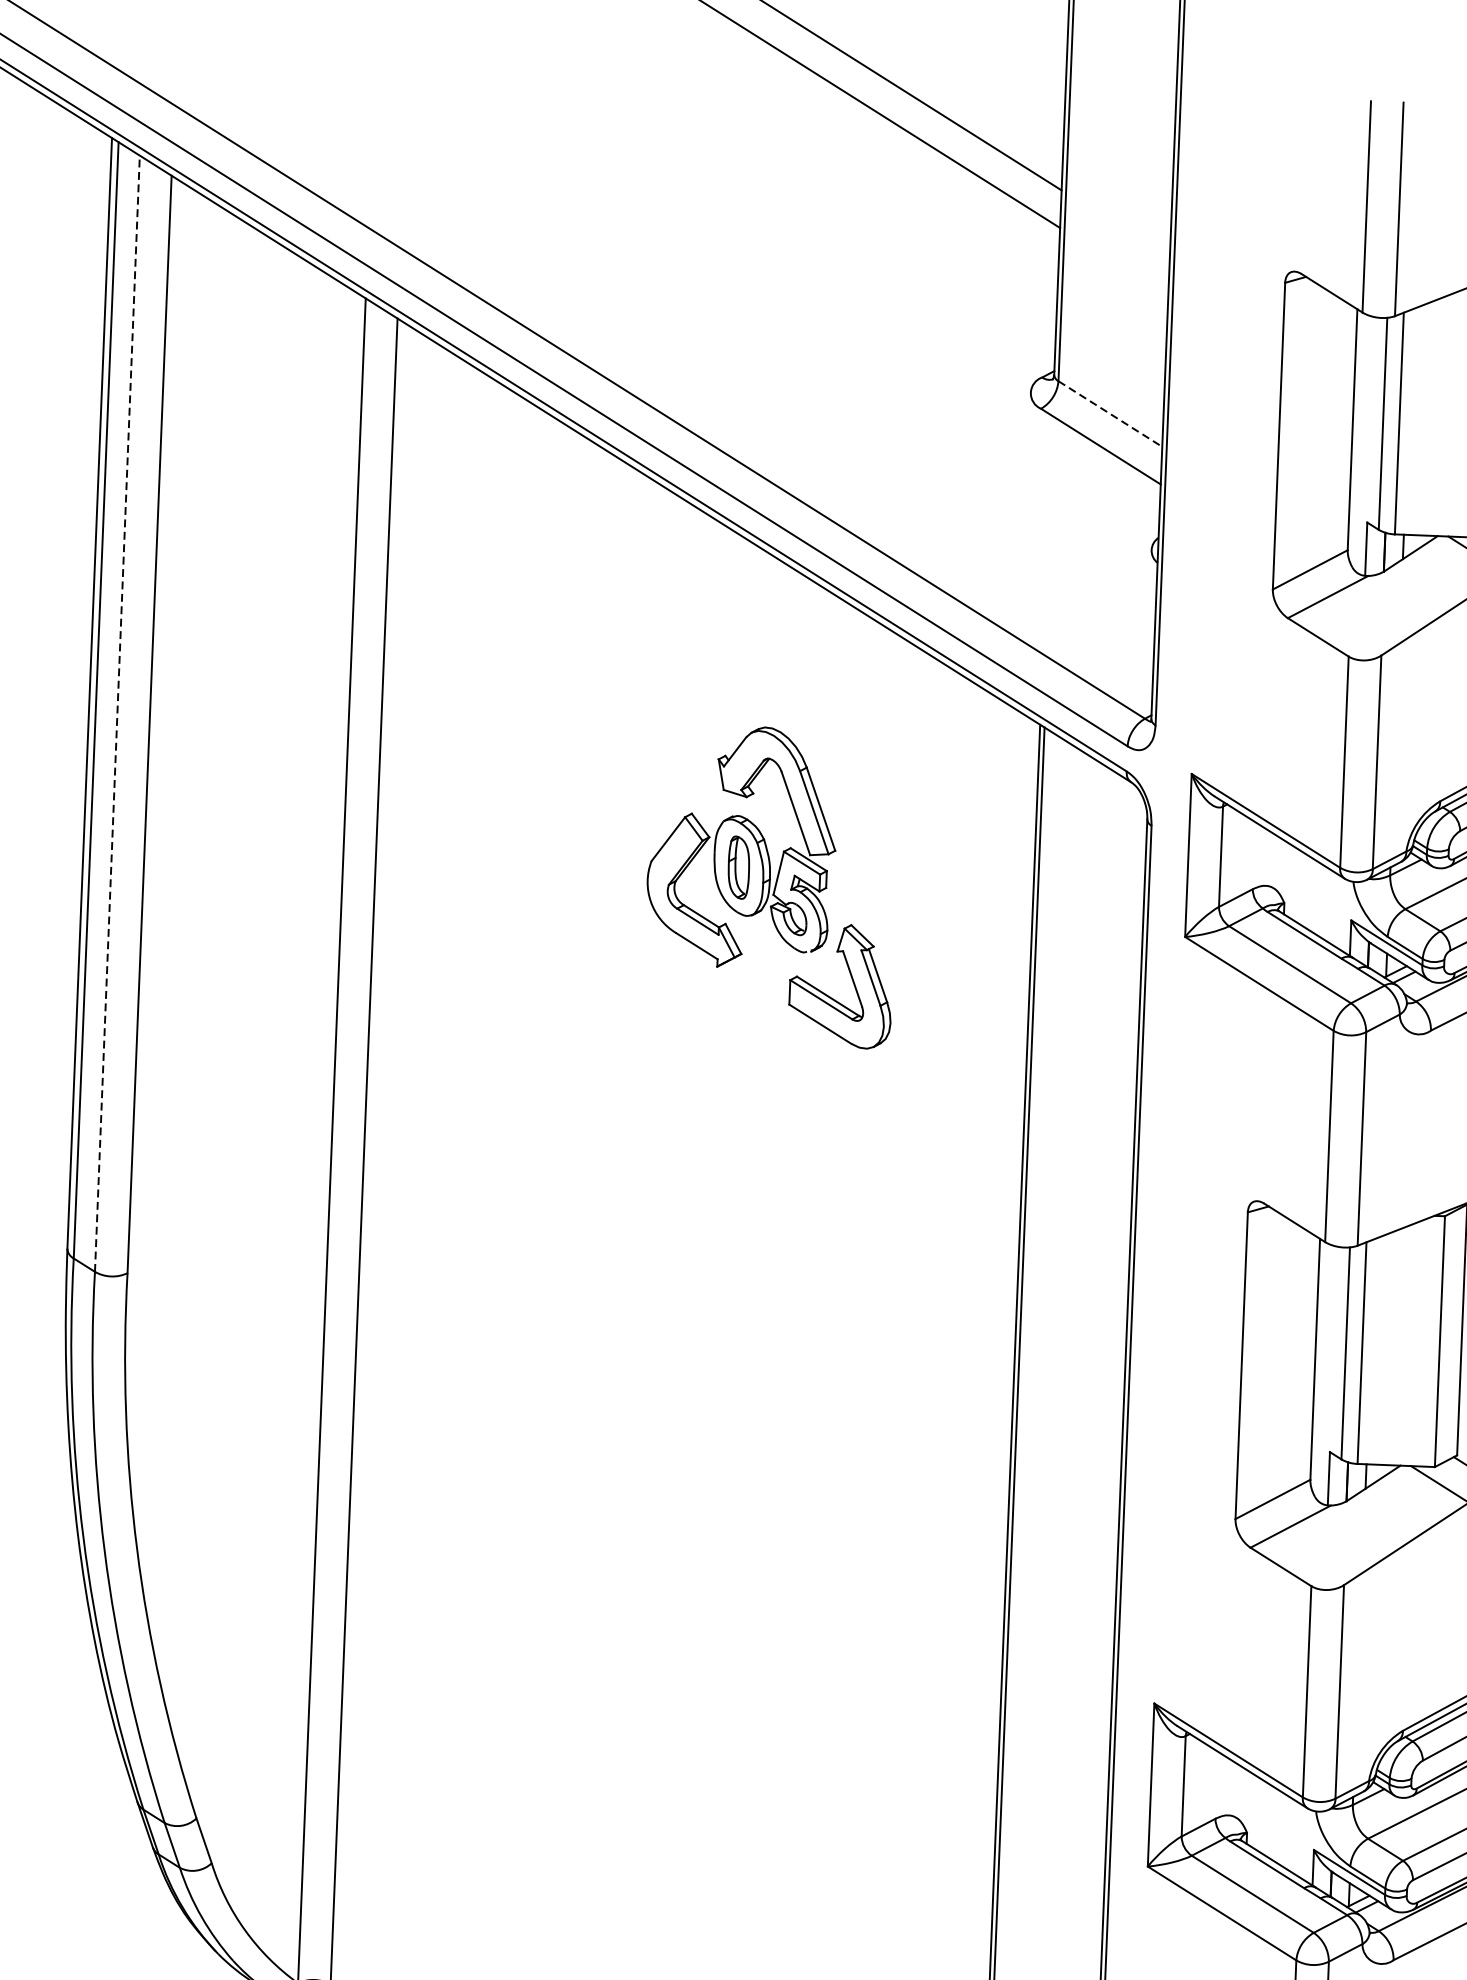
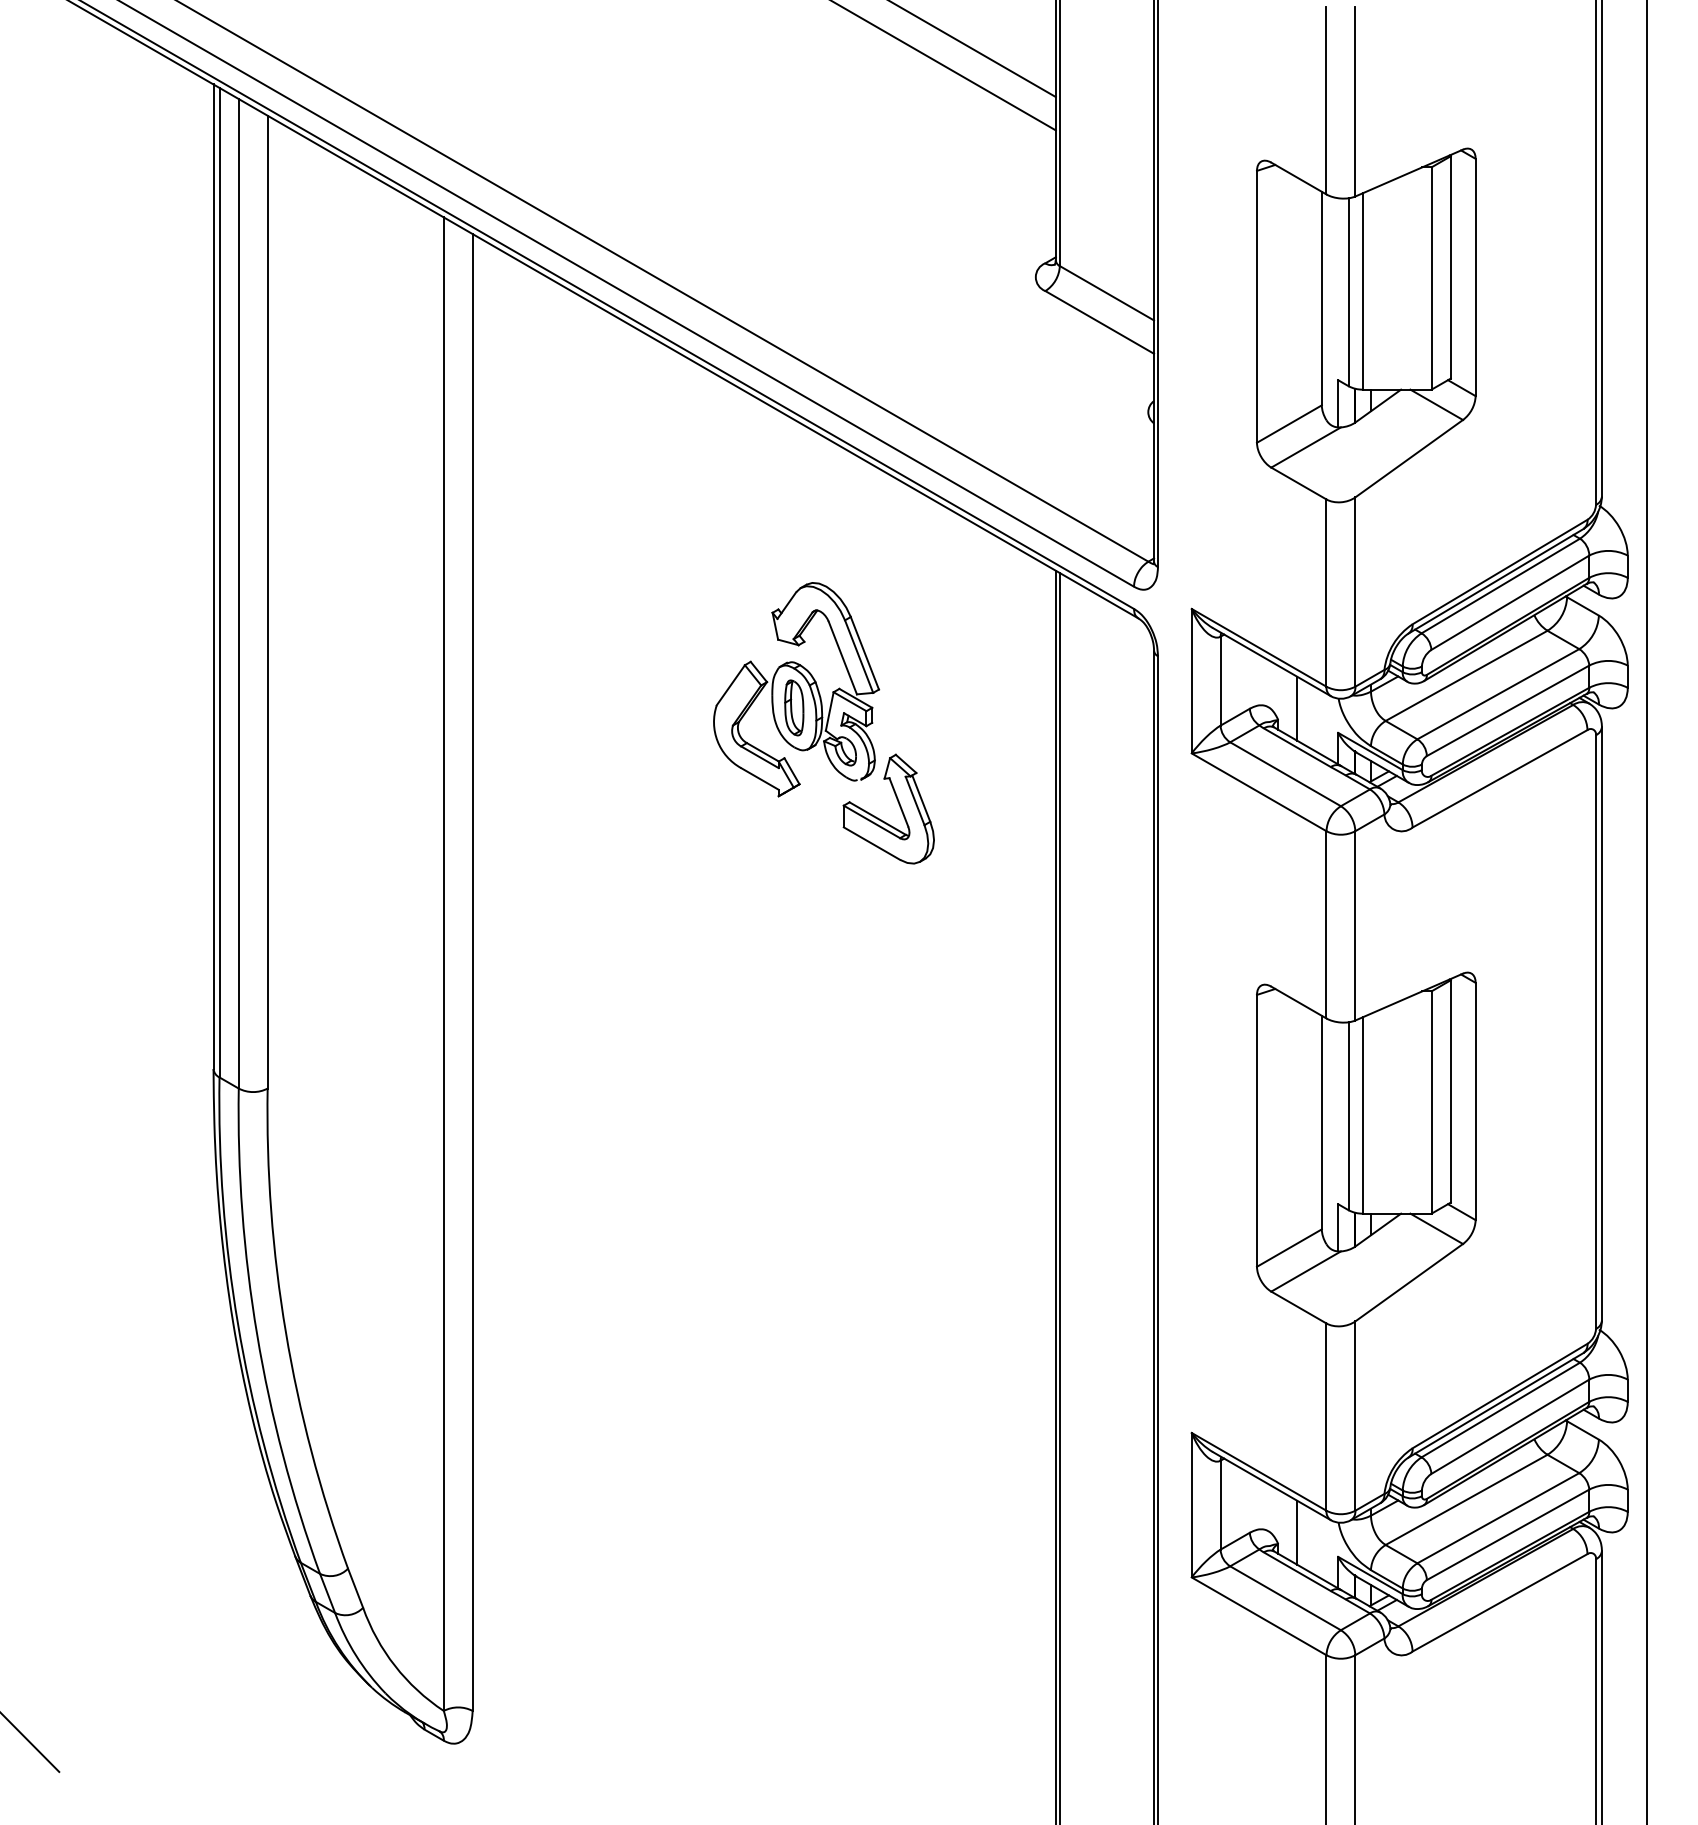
line: (1110, 414) -> (1107, 293), dashed -> solid
line: (117, 713) -> (238, 593), dashed -> solid
line: (1305, 891) -> (1296, 708), added
line: (1268, 1820) -> (1296, 1532), added

